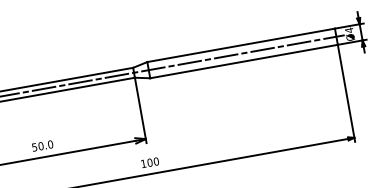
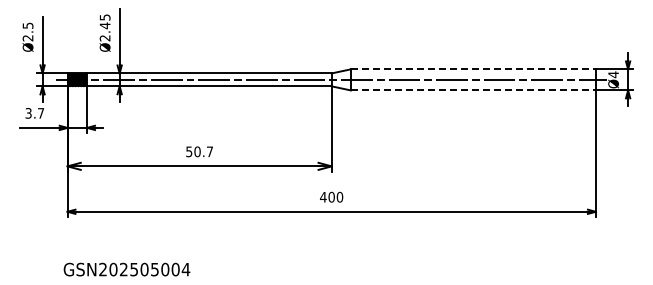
line: (241, 45) -> (473, 69), solid -> dashed
line: (244, 61) -> (473, 90), solid -> dashed
text: (50, 144) -> (209, 151), 50.0 -> 50.7
text: (143, 164) -> (323, 197), 100 -> 400

